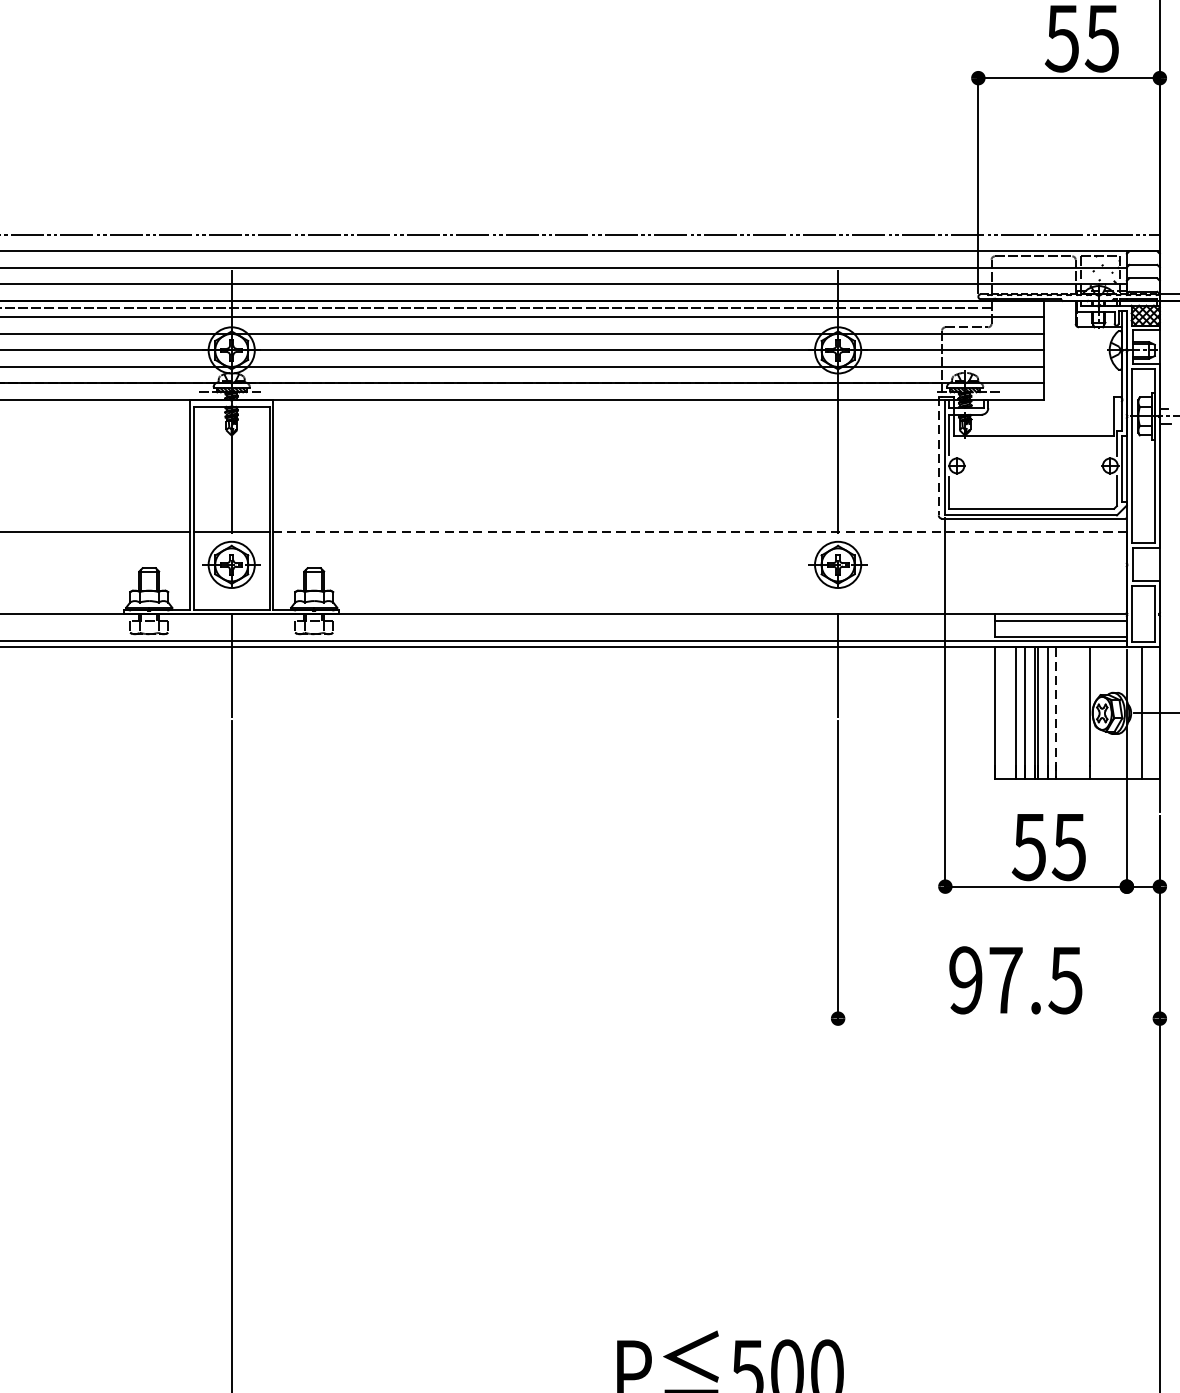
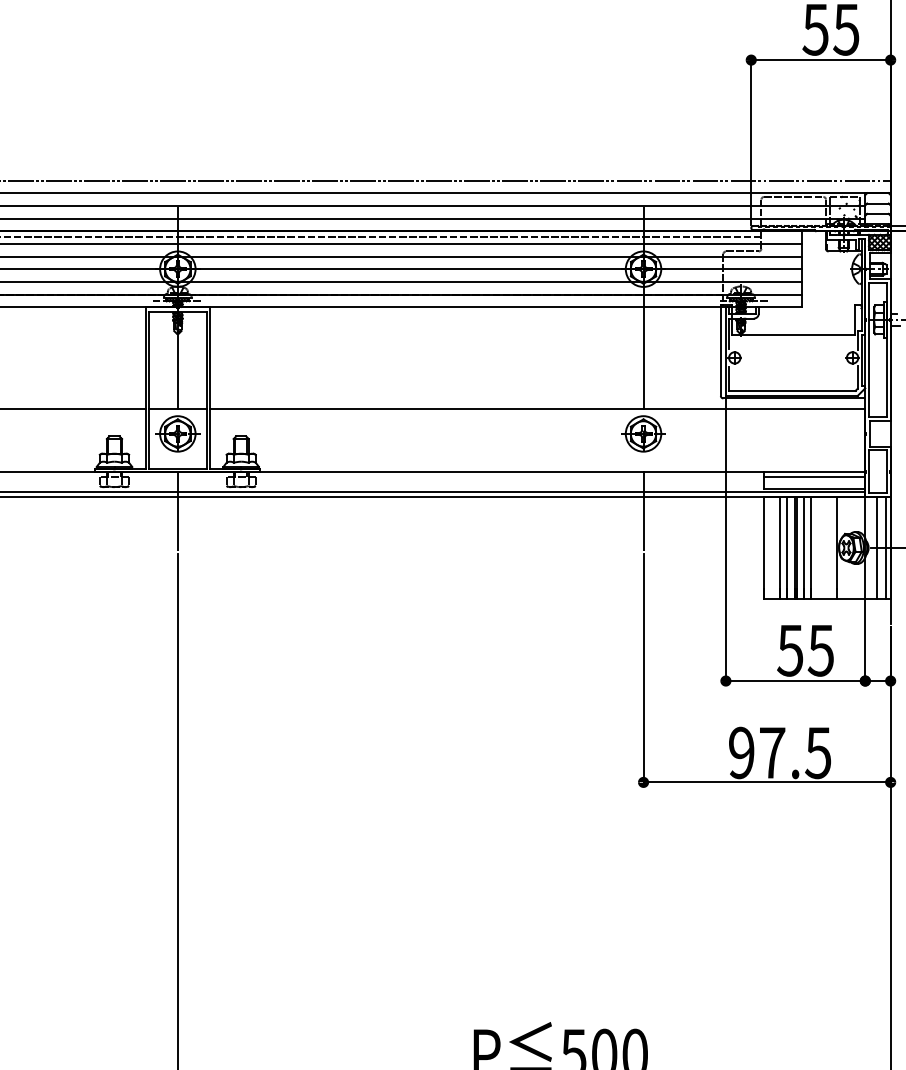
line: (938, 456) -> (720, 350), dashed -> solid
line: (700, 531) -> (537, 408), dashed -> solid
line: (1055, 712) -> (810, 547), dashed -> solid
line: (1153, 712) -> (885, 547), added
line: (998, 1018) -> (766, 782), added

